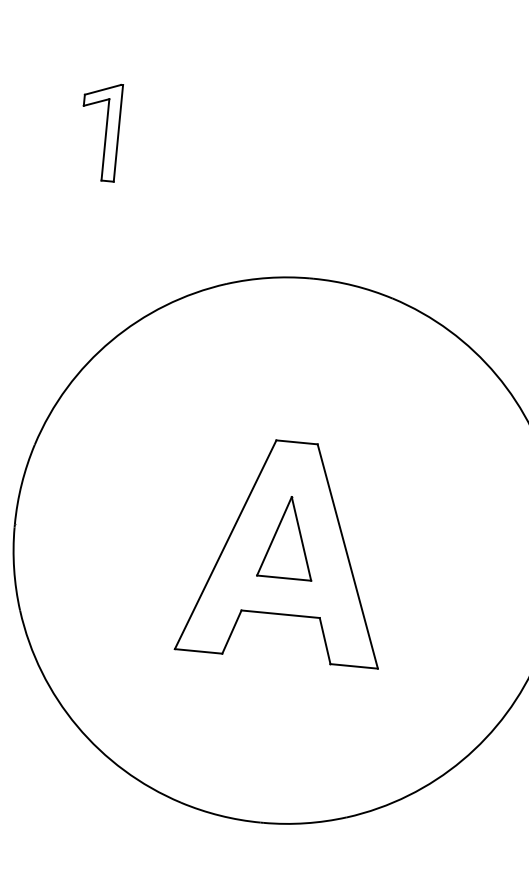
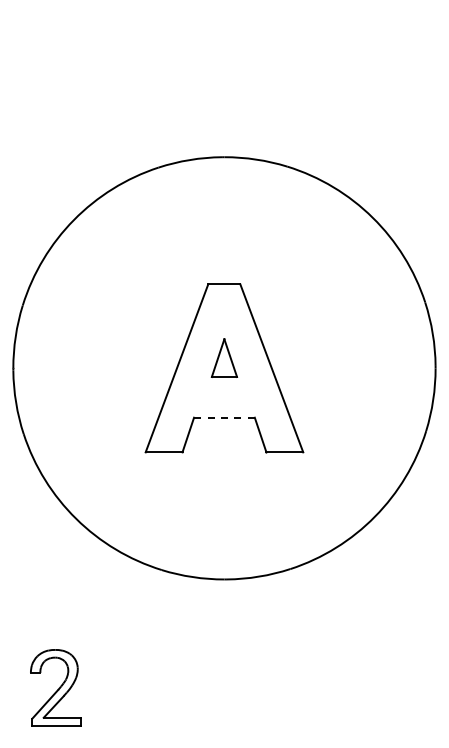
part: (99, 131) -> (49, 59), removed
part: (288, 536) -> (224, 357), size x0.6
line: (279, 613) -> (223, 417), solid -> dashed

